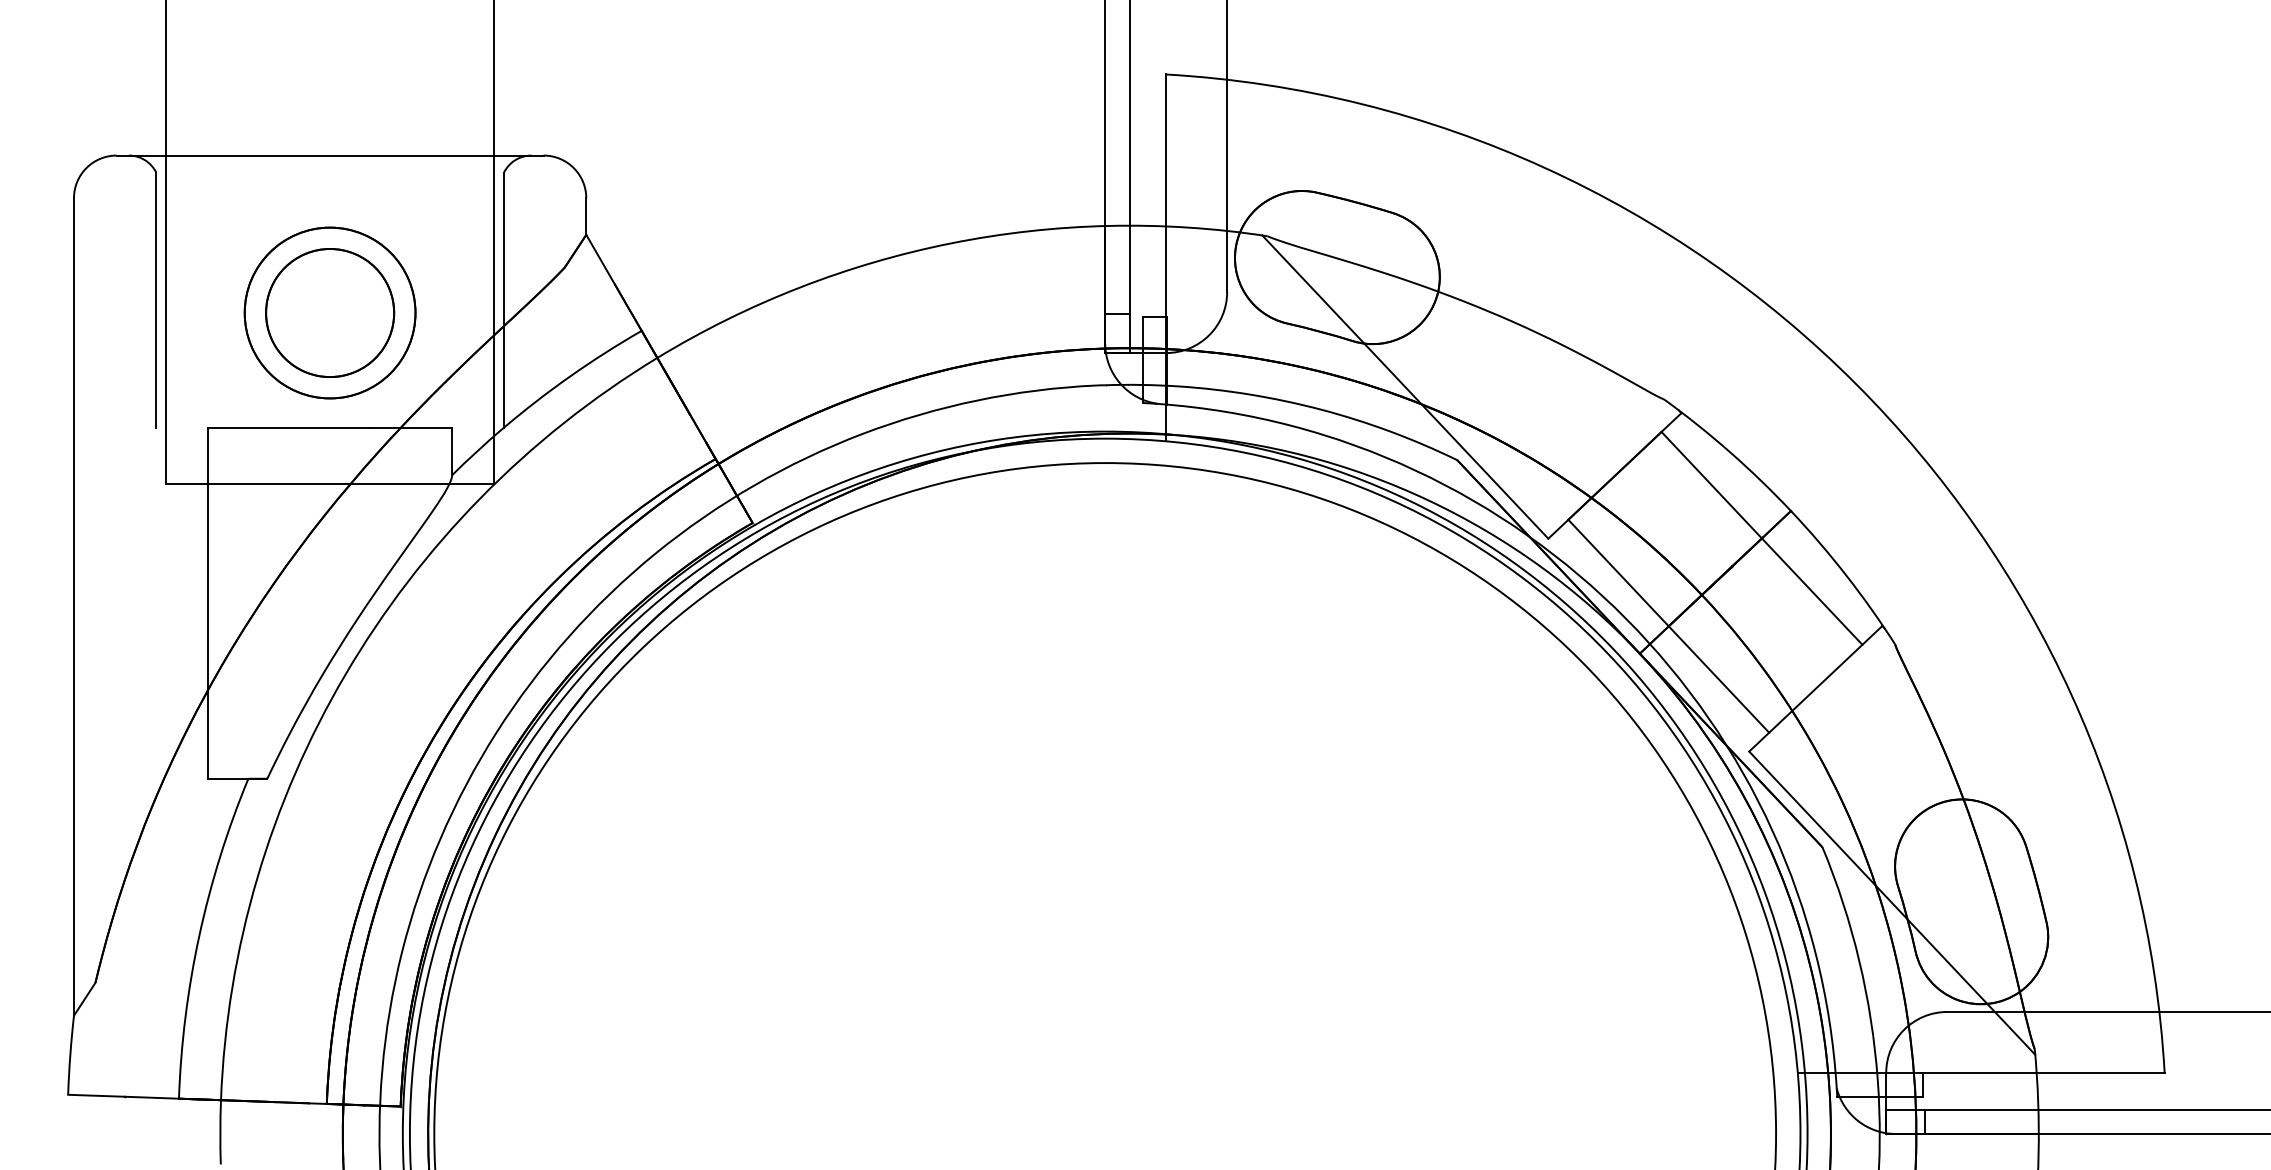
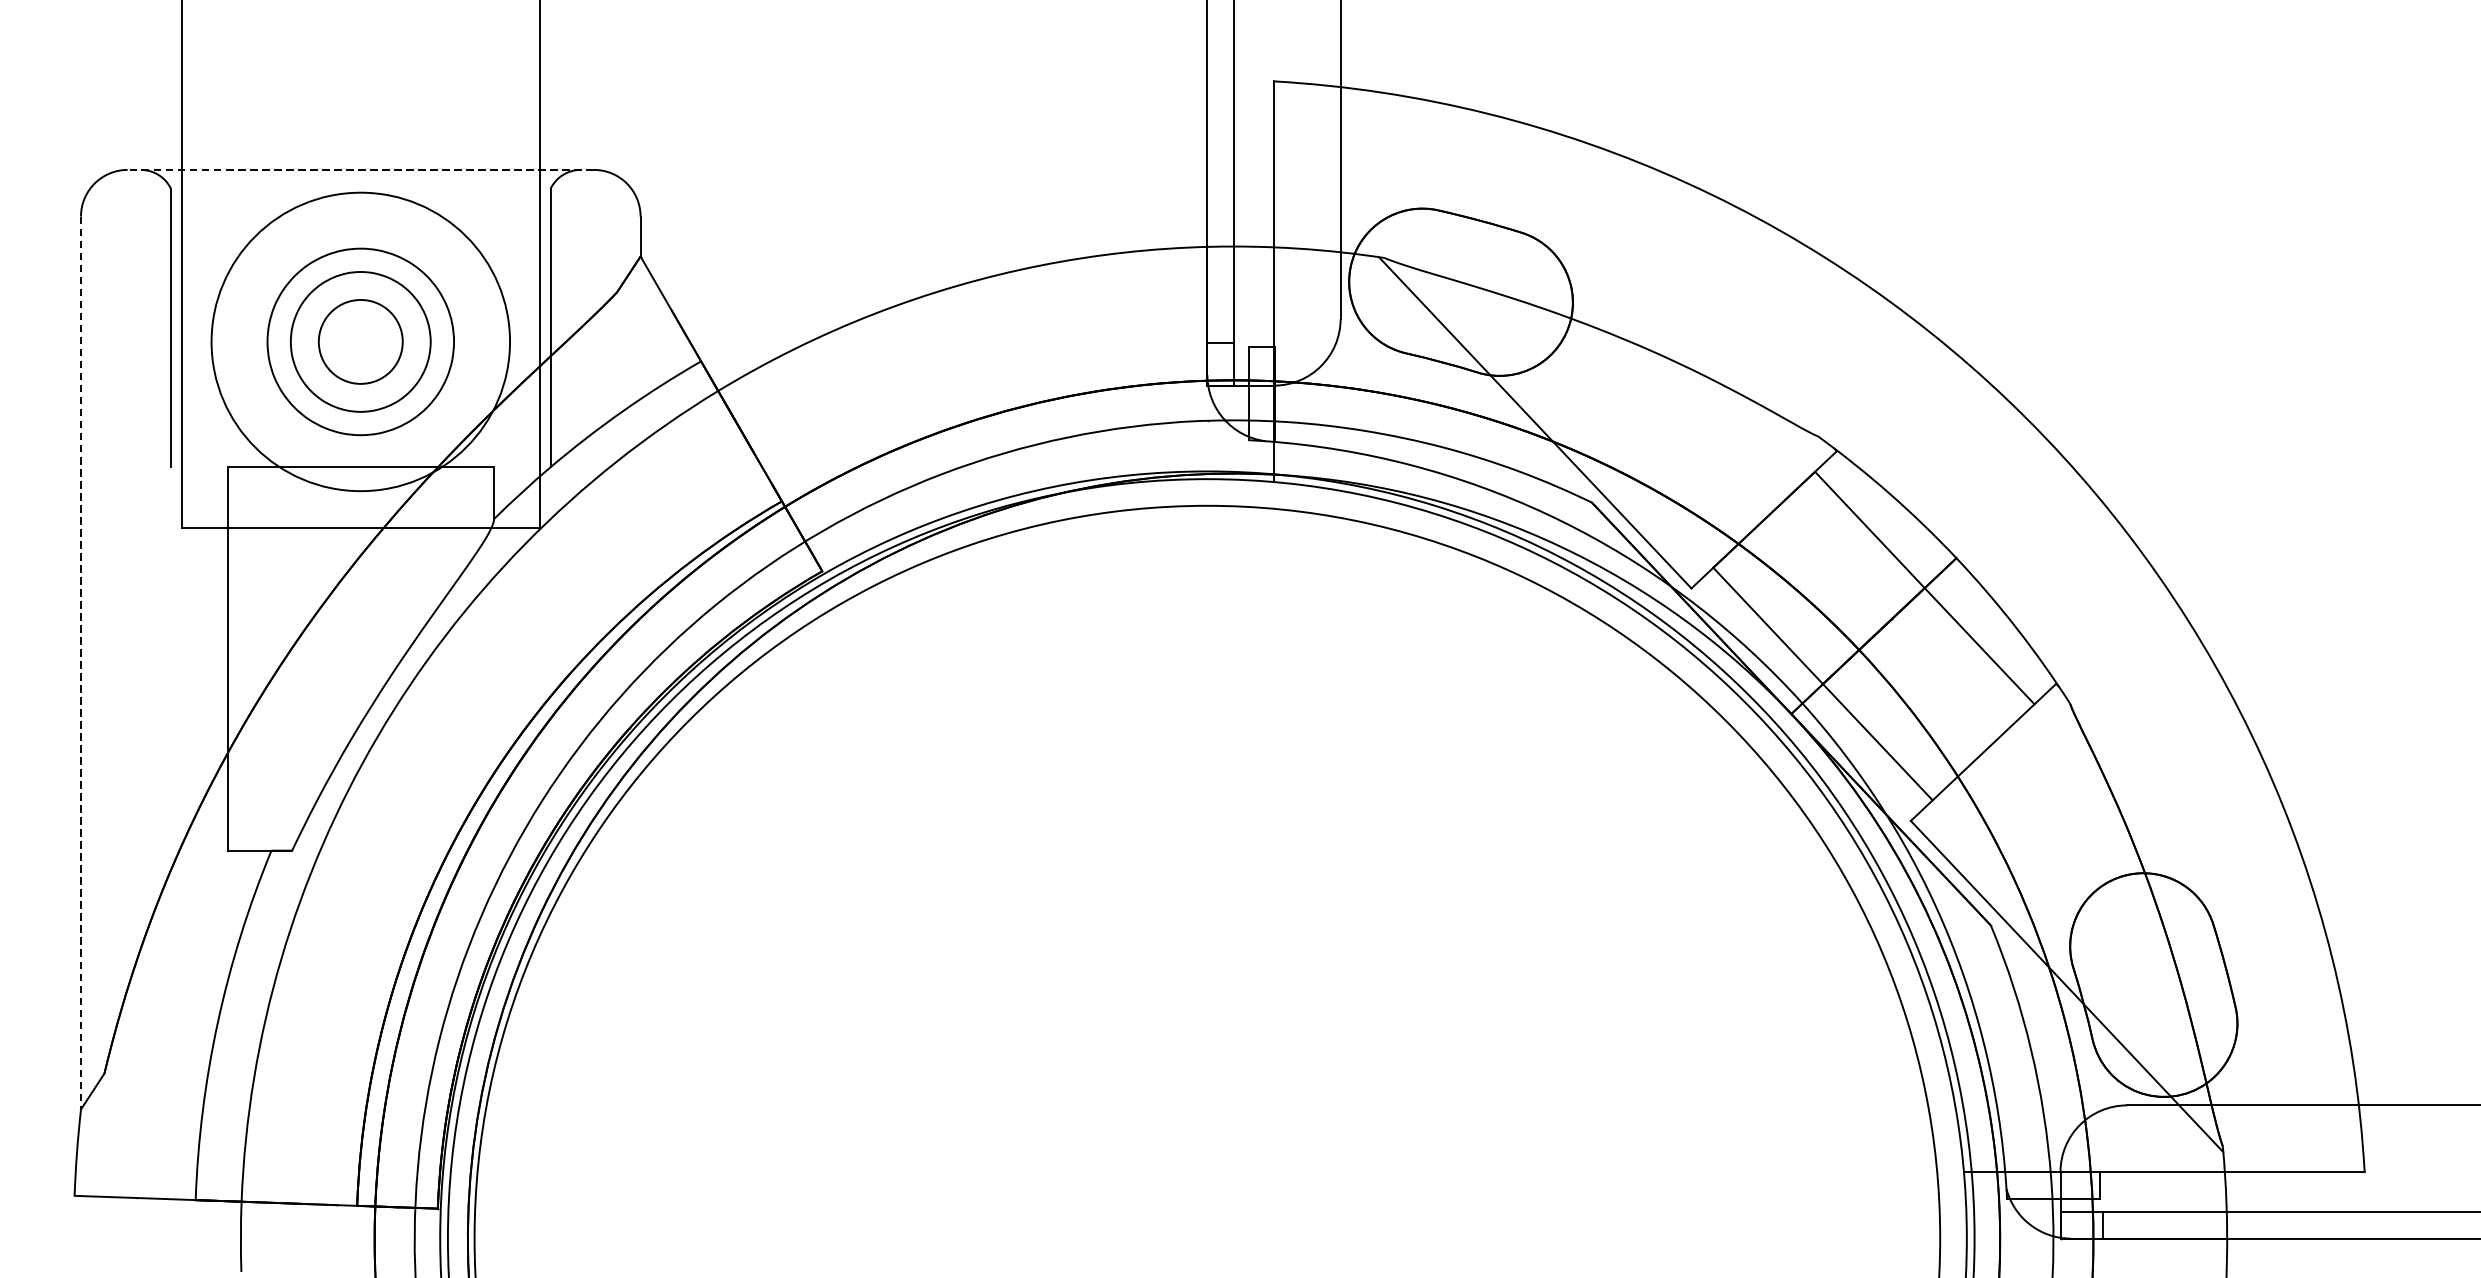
line: (329, 155) -> (360, 169), solid -> dashed
circle: (329, 312) -> (360, 341), size x1.6
circle: (330, 313) -> (361, 342), size x0.6
line: (73, 607) -> (80, 663), solid -> dashed

